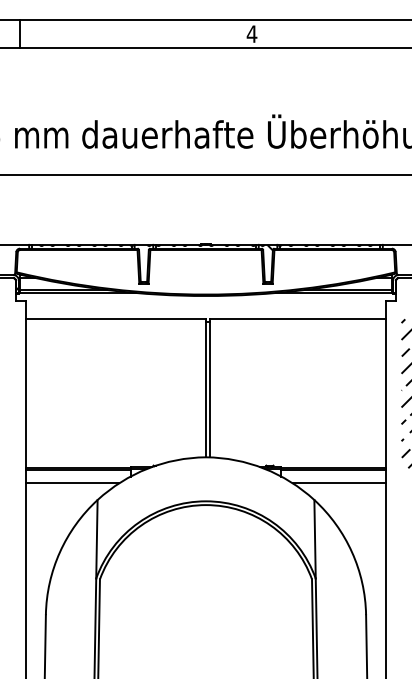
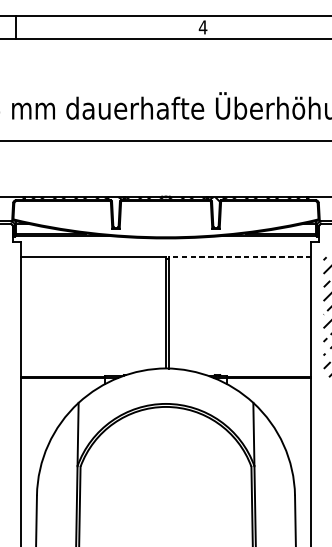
line: (297, 319) -> (239, 257), solid -> dashed
line: (72, 483) -> (58, 389), removed
line: (339, 483) -> (273, 389), removed

